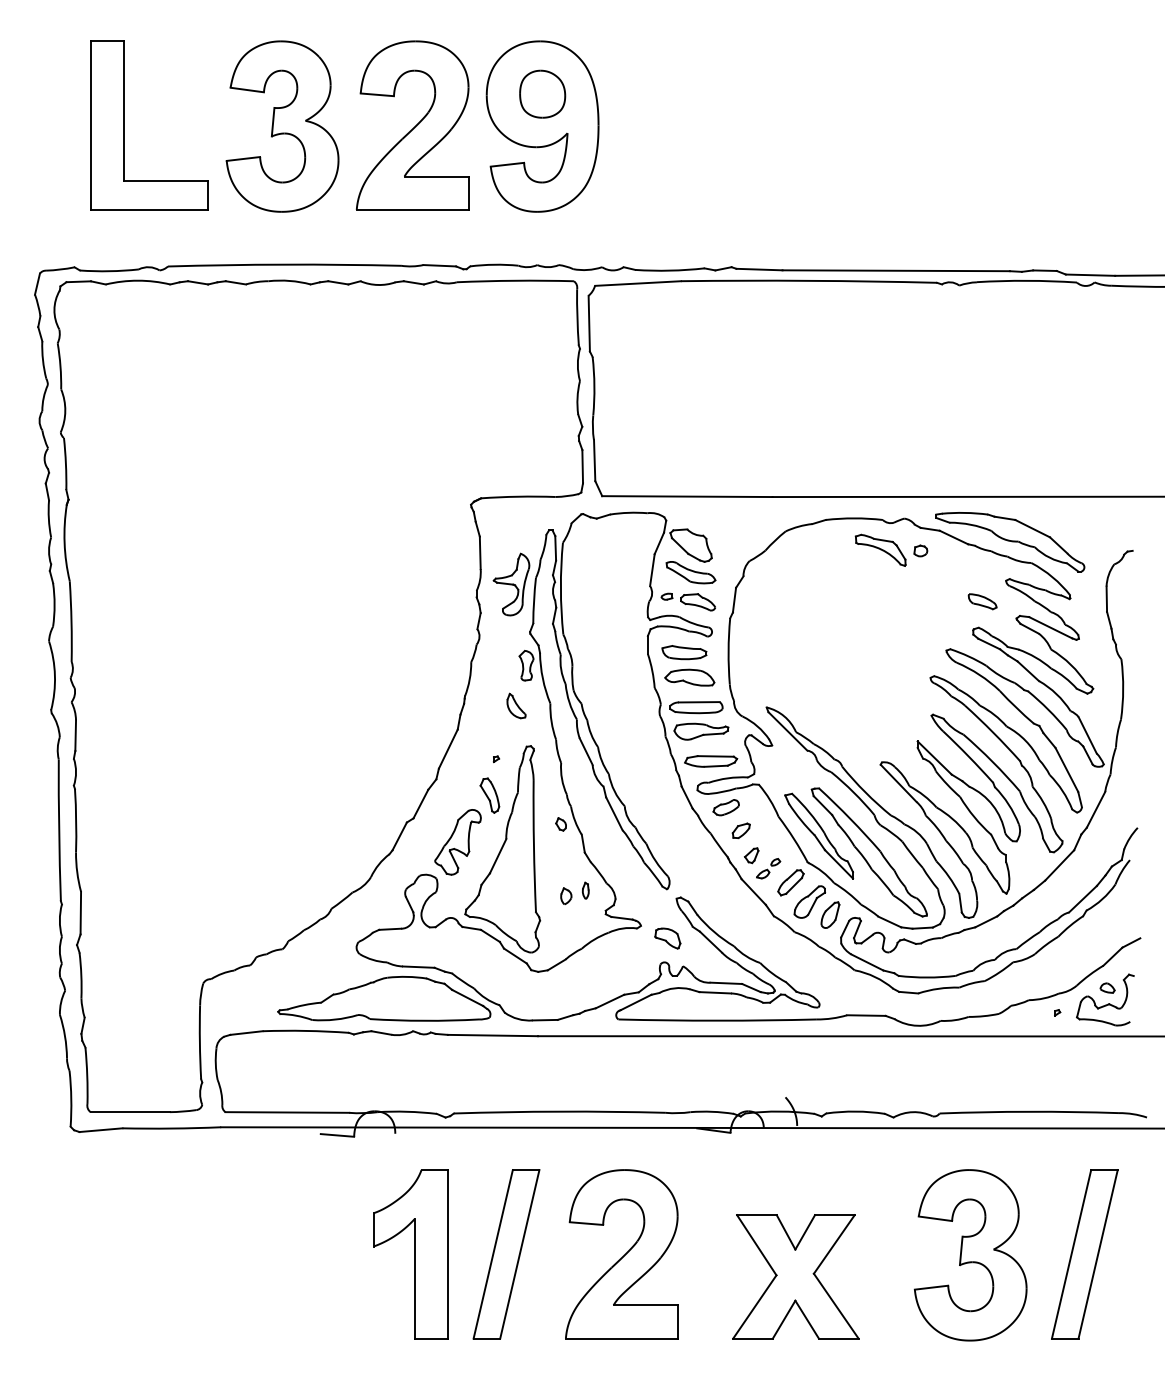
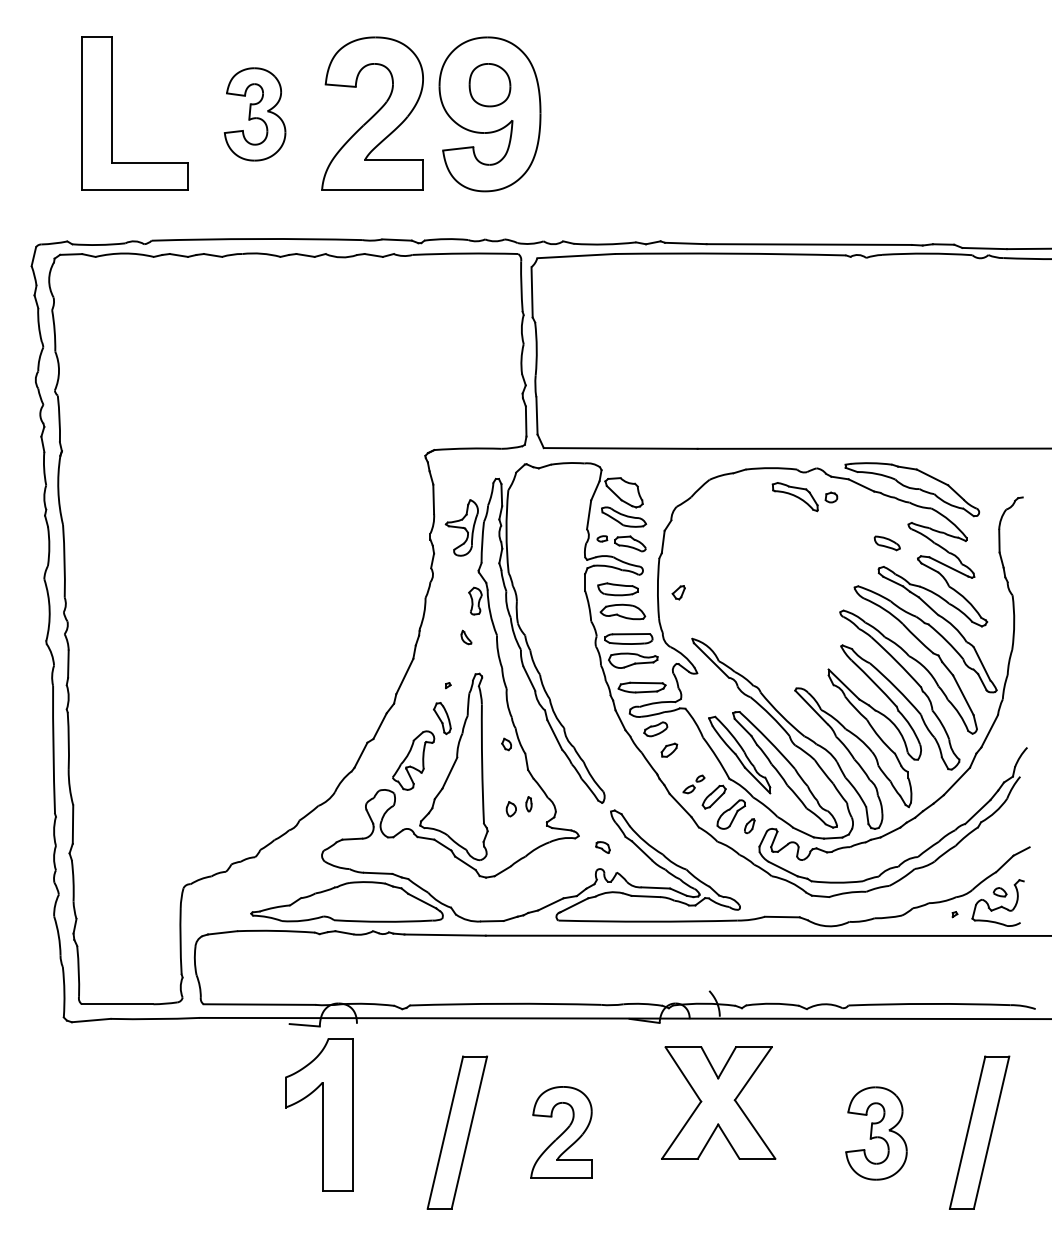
part: (281, 126) -> (254, 114), size x0.6
part: (516, 705) -> (466, 637), size x0.6
part: (751, 855) -> (678, 592), moved
part: (830, 914) -> (749, 825), size x0.6
part: (667, 938) -> (602, 847), size x0.6
part: (411, 1254) -> (319, 1114), moved
part: (621, 1254) -> (561, 1132), size x0.6
part: (970, 1255) -> (876, 1133), size x0.6
part: (795, 1276) -> (718, 1102), moved

